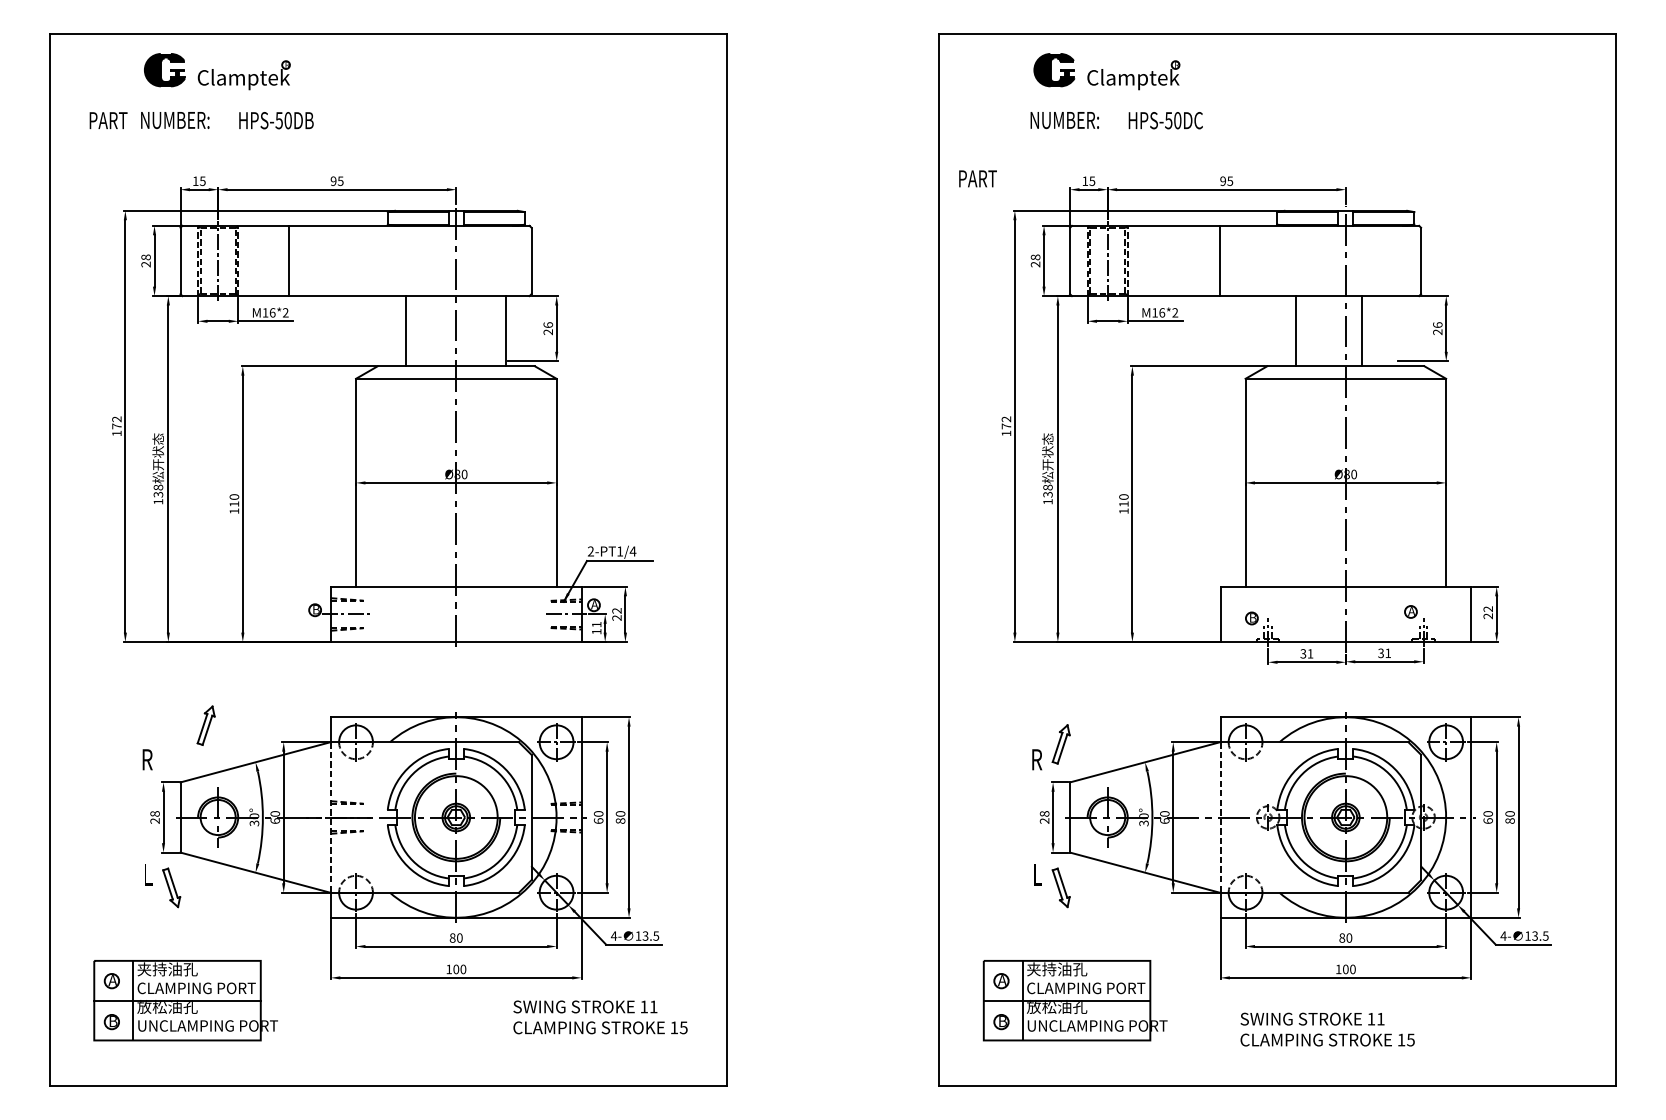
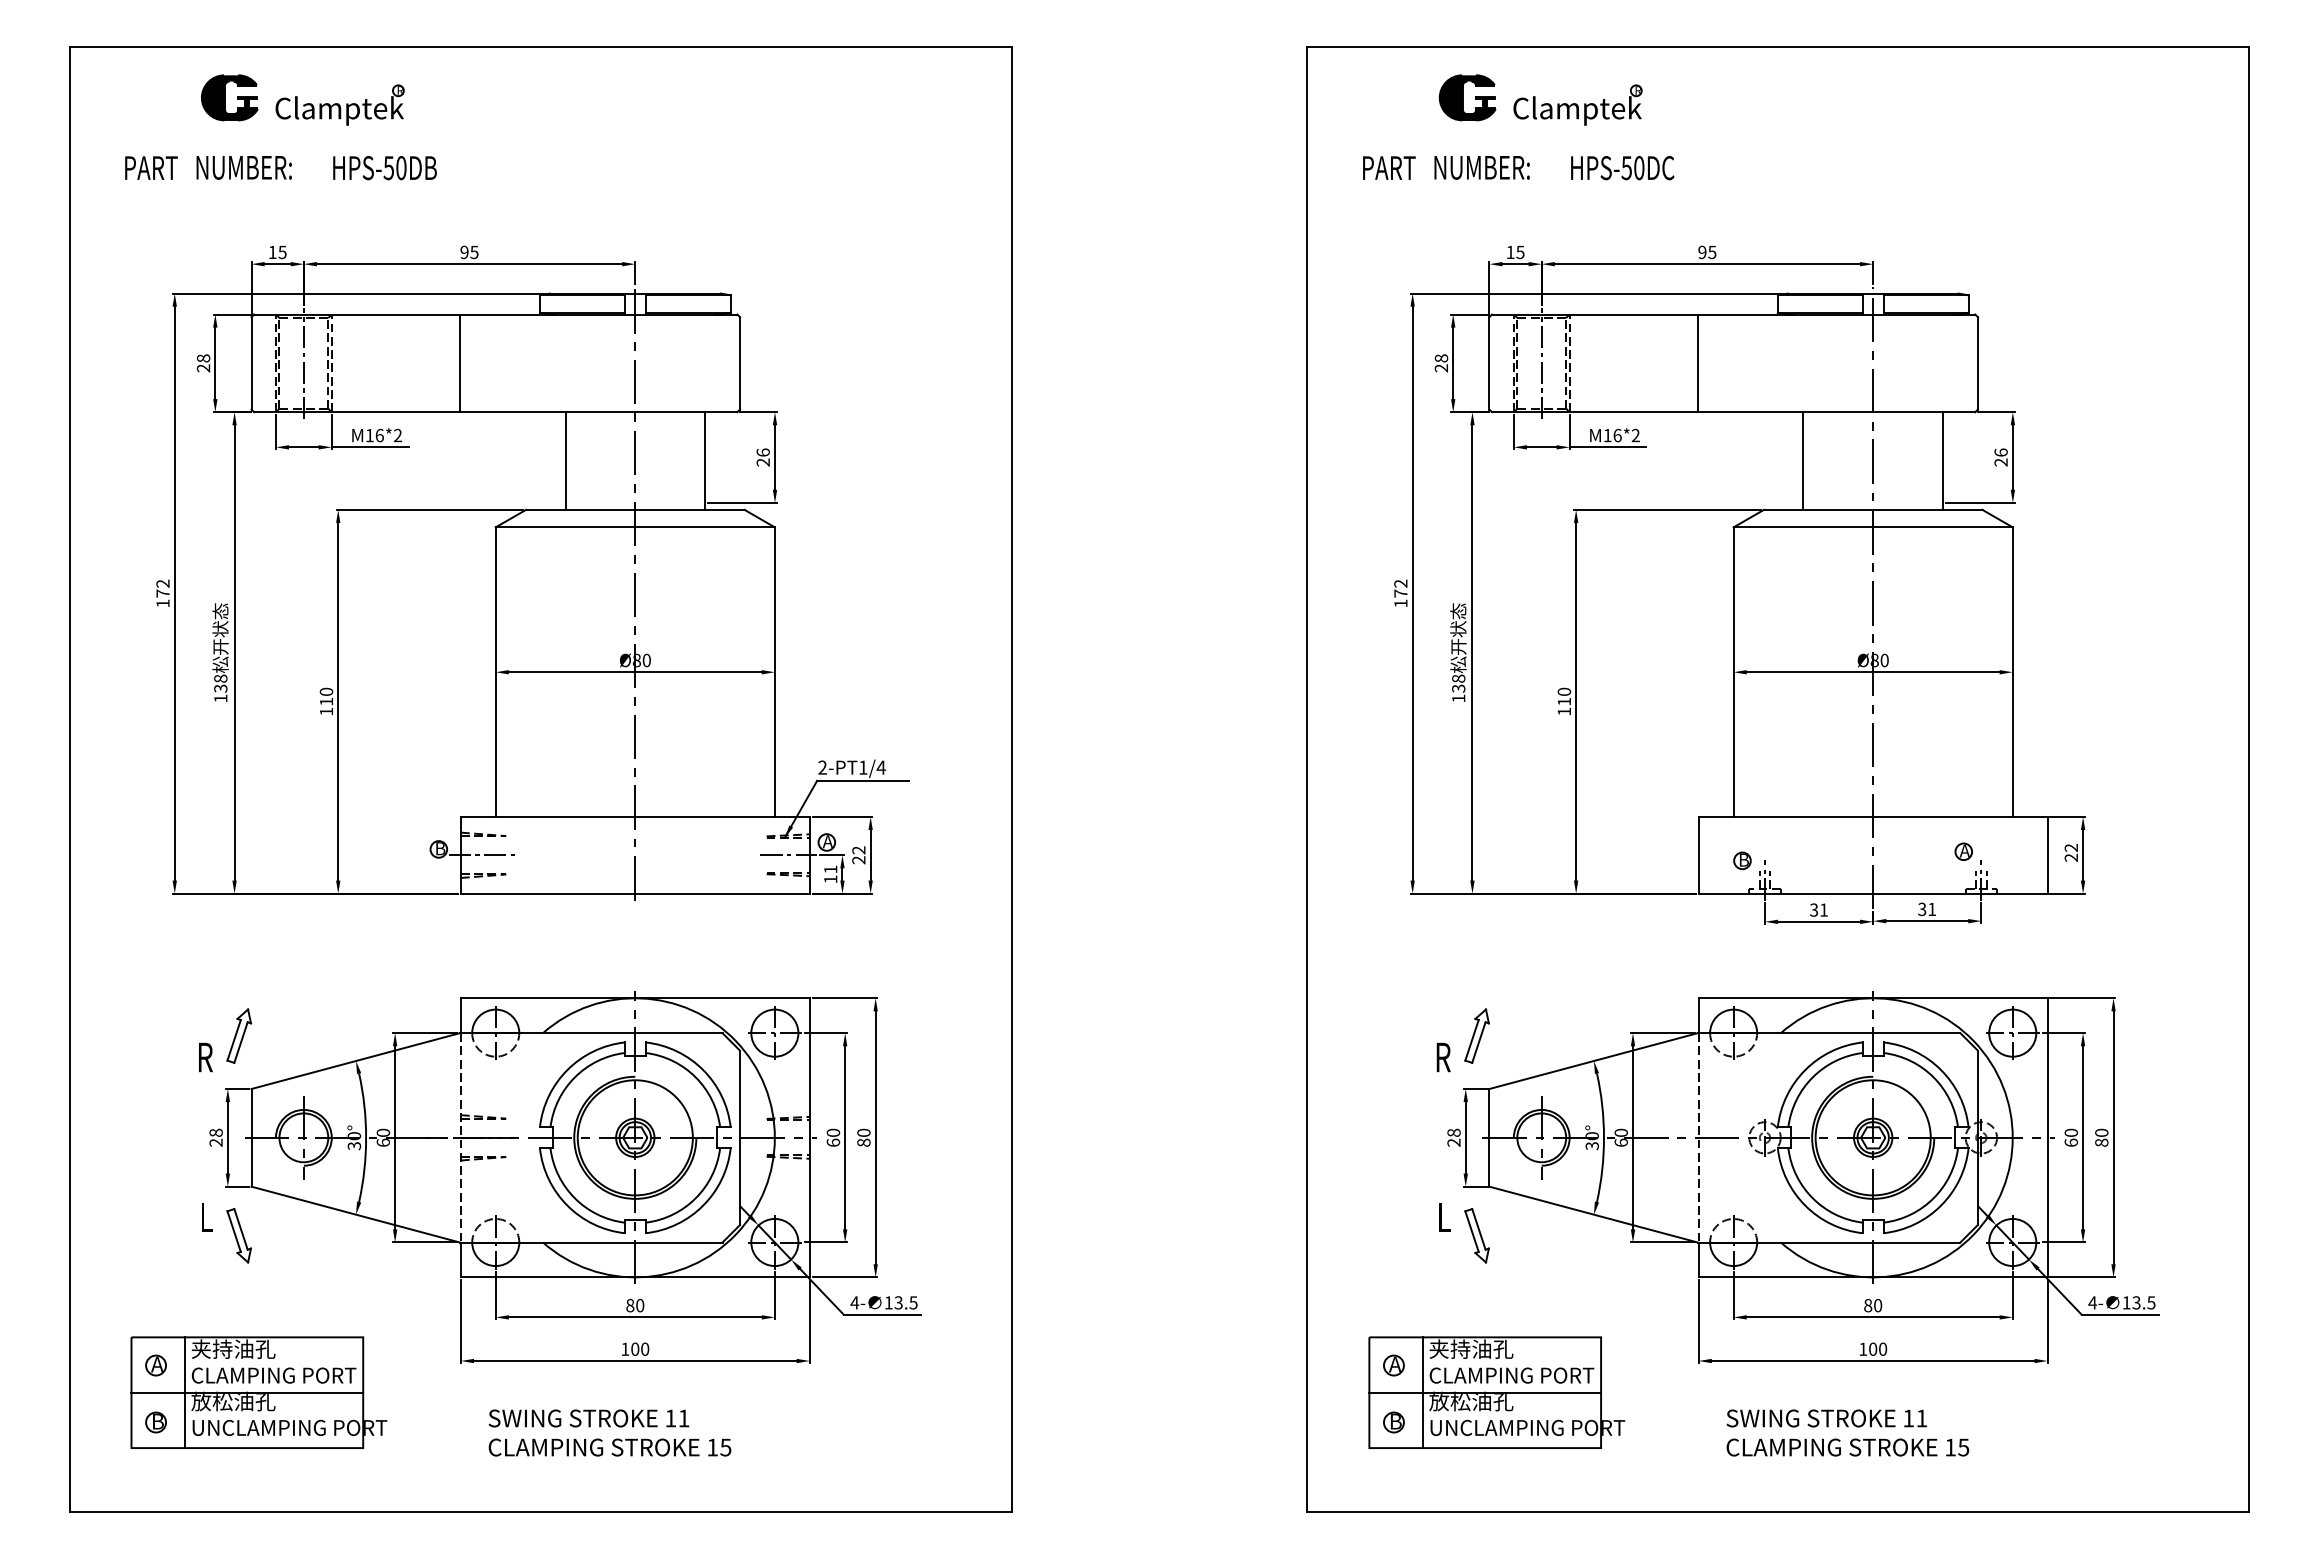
text: (978, 178) -> (1389, 167), moved
line: (288, 261) -> (459, 363), moved
line: (1361, 330) -> (1942, 460), moved
part: (205, 725) -> (238, 1035), moved
text: (600, 1017) -> (609, 1432), moved

